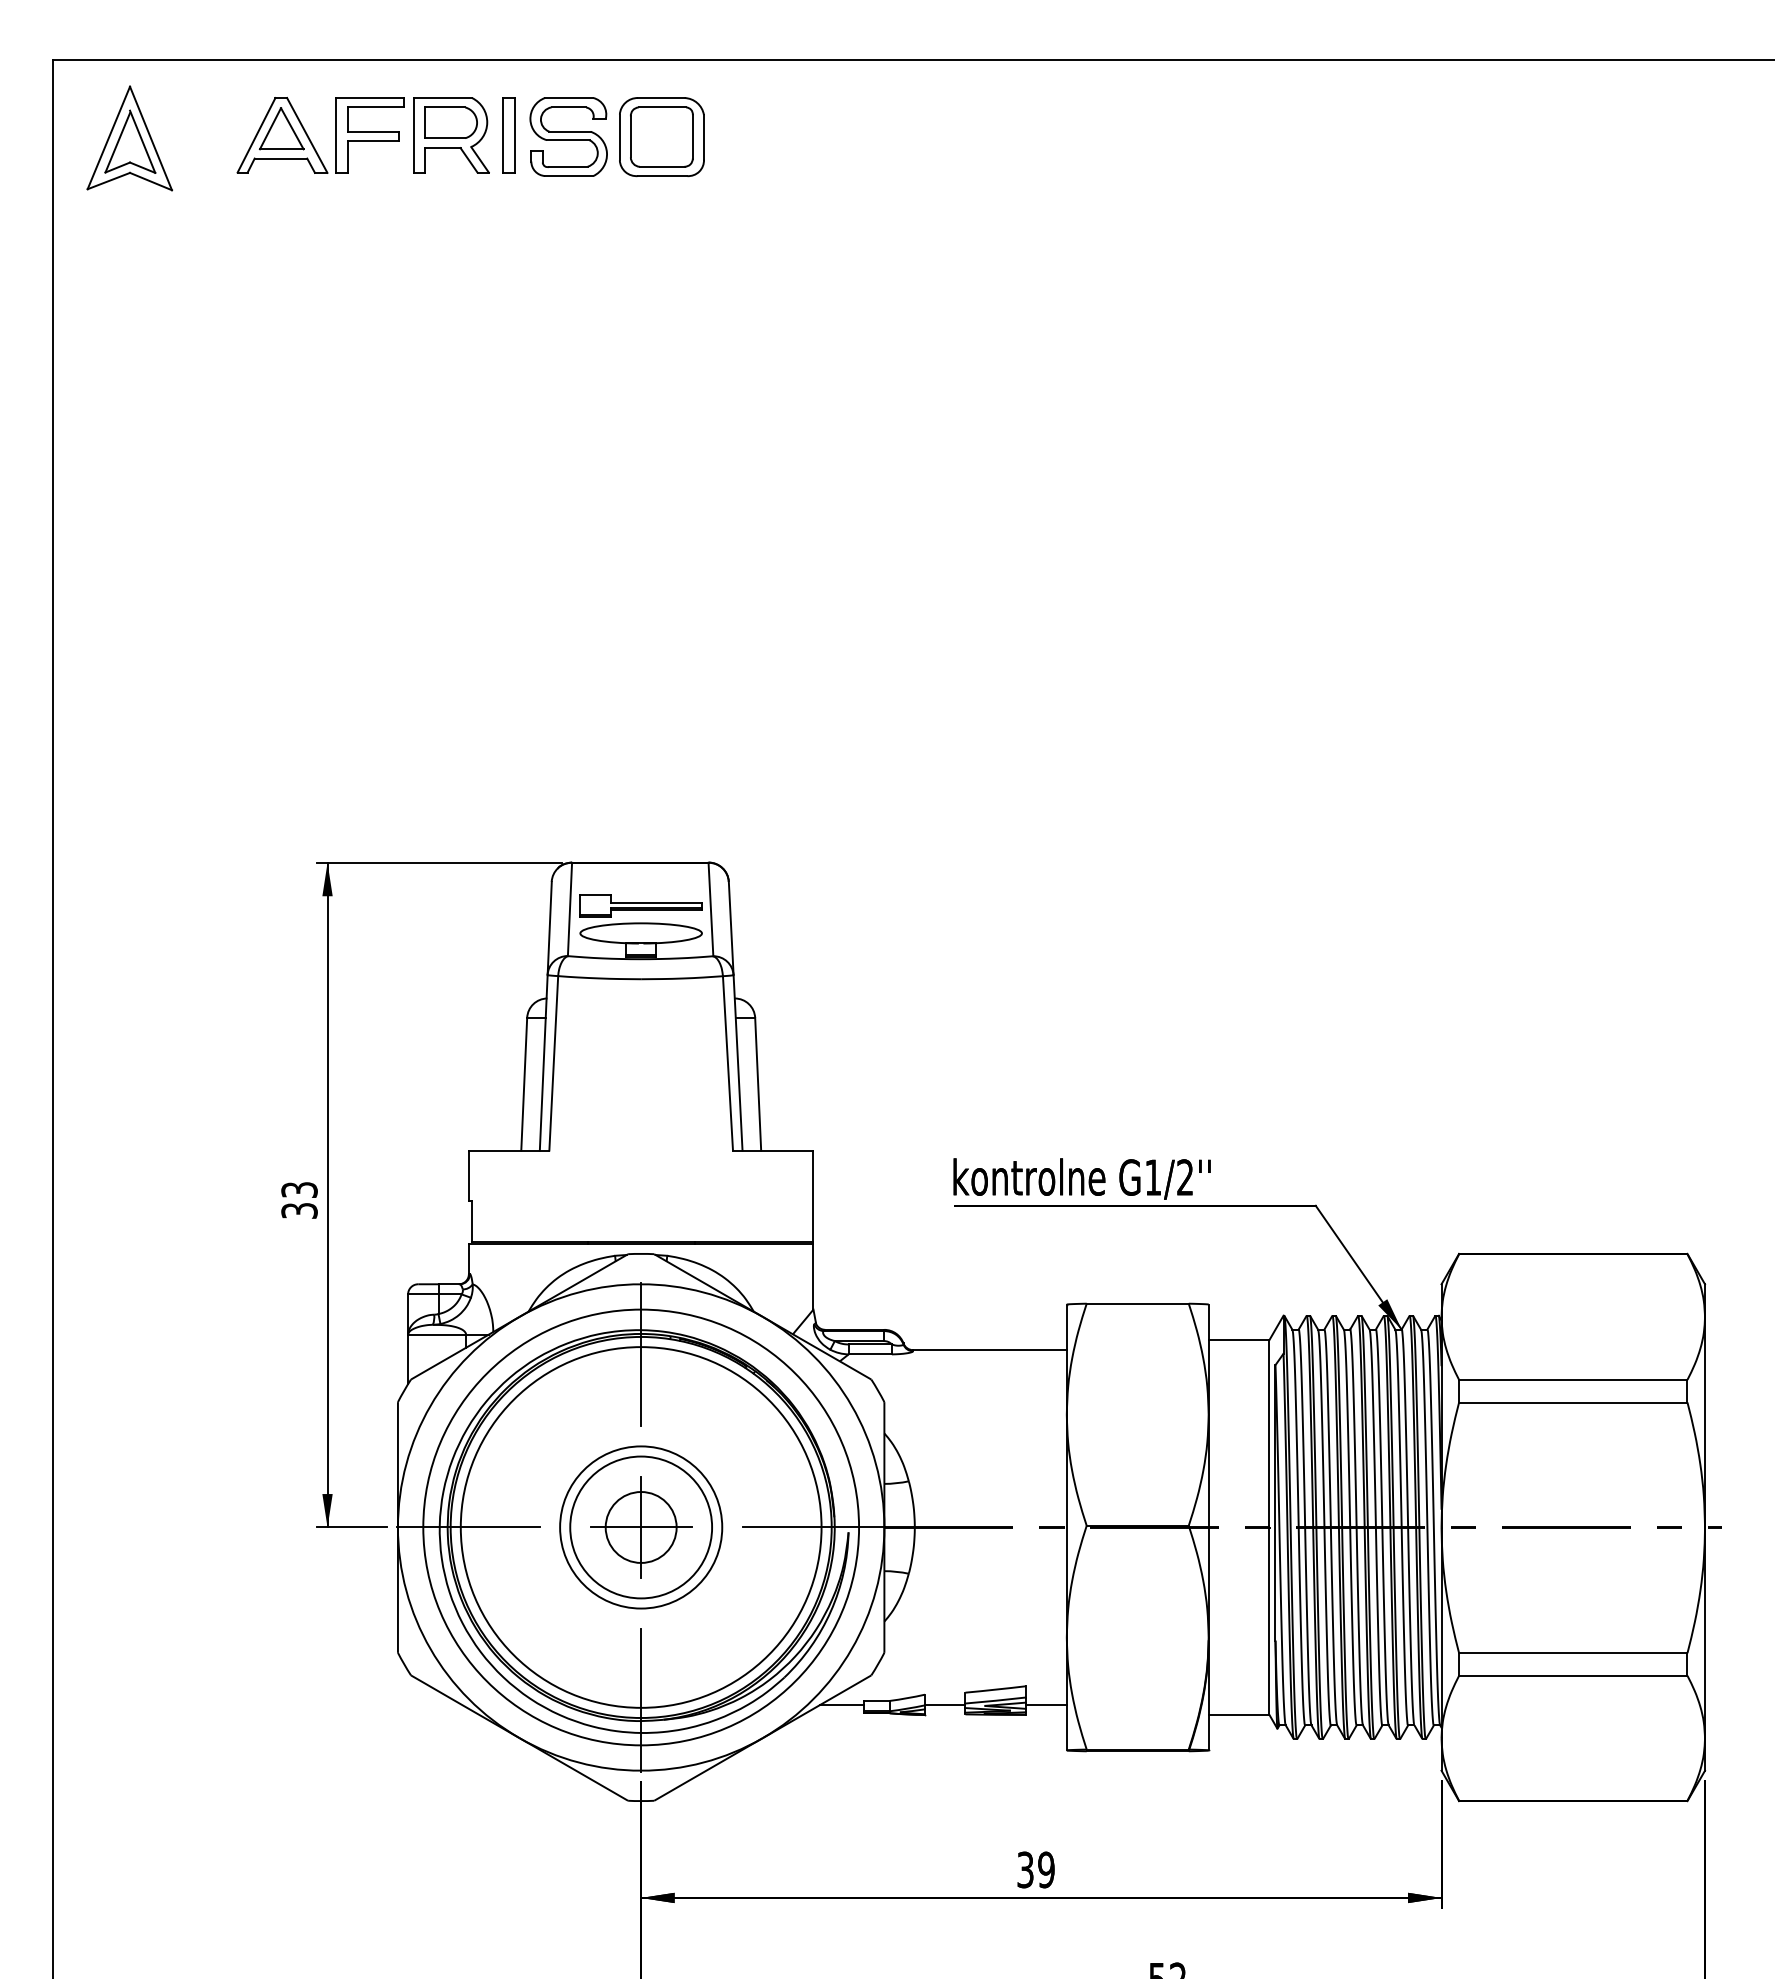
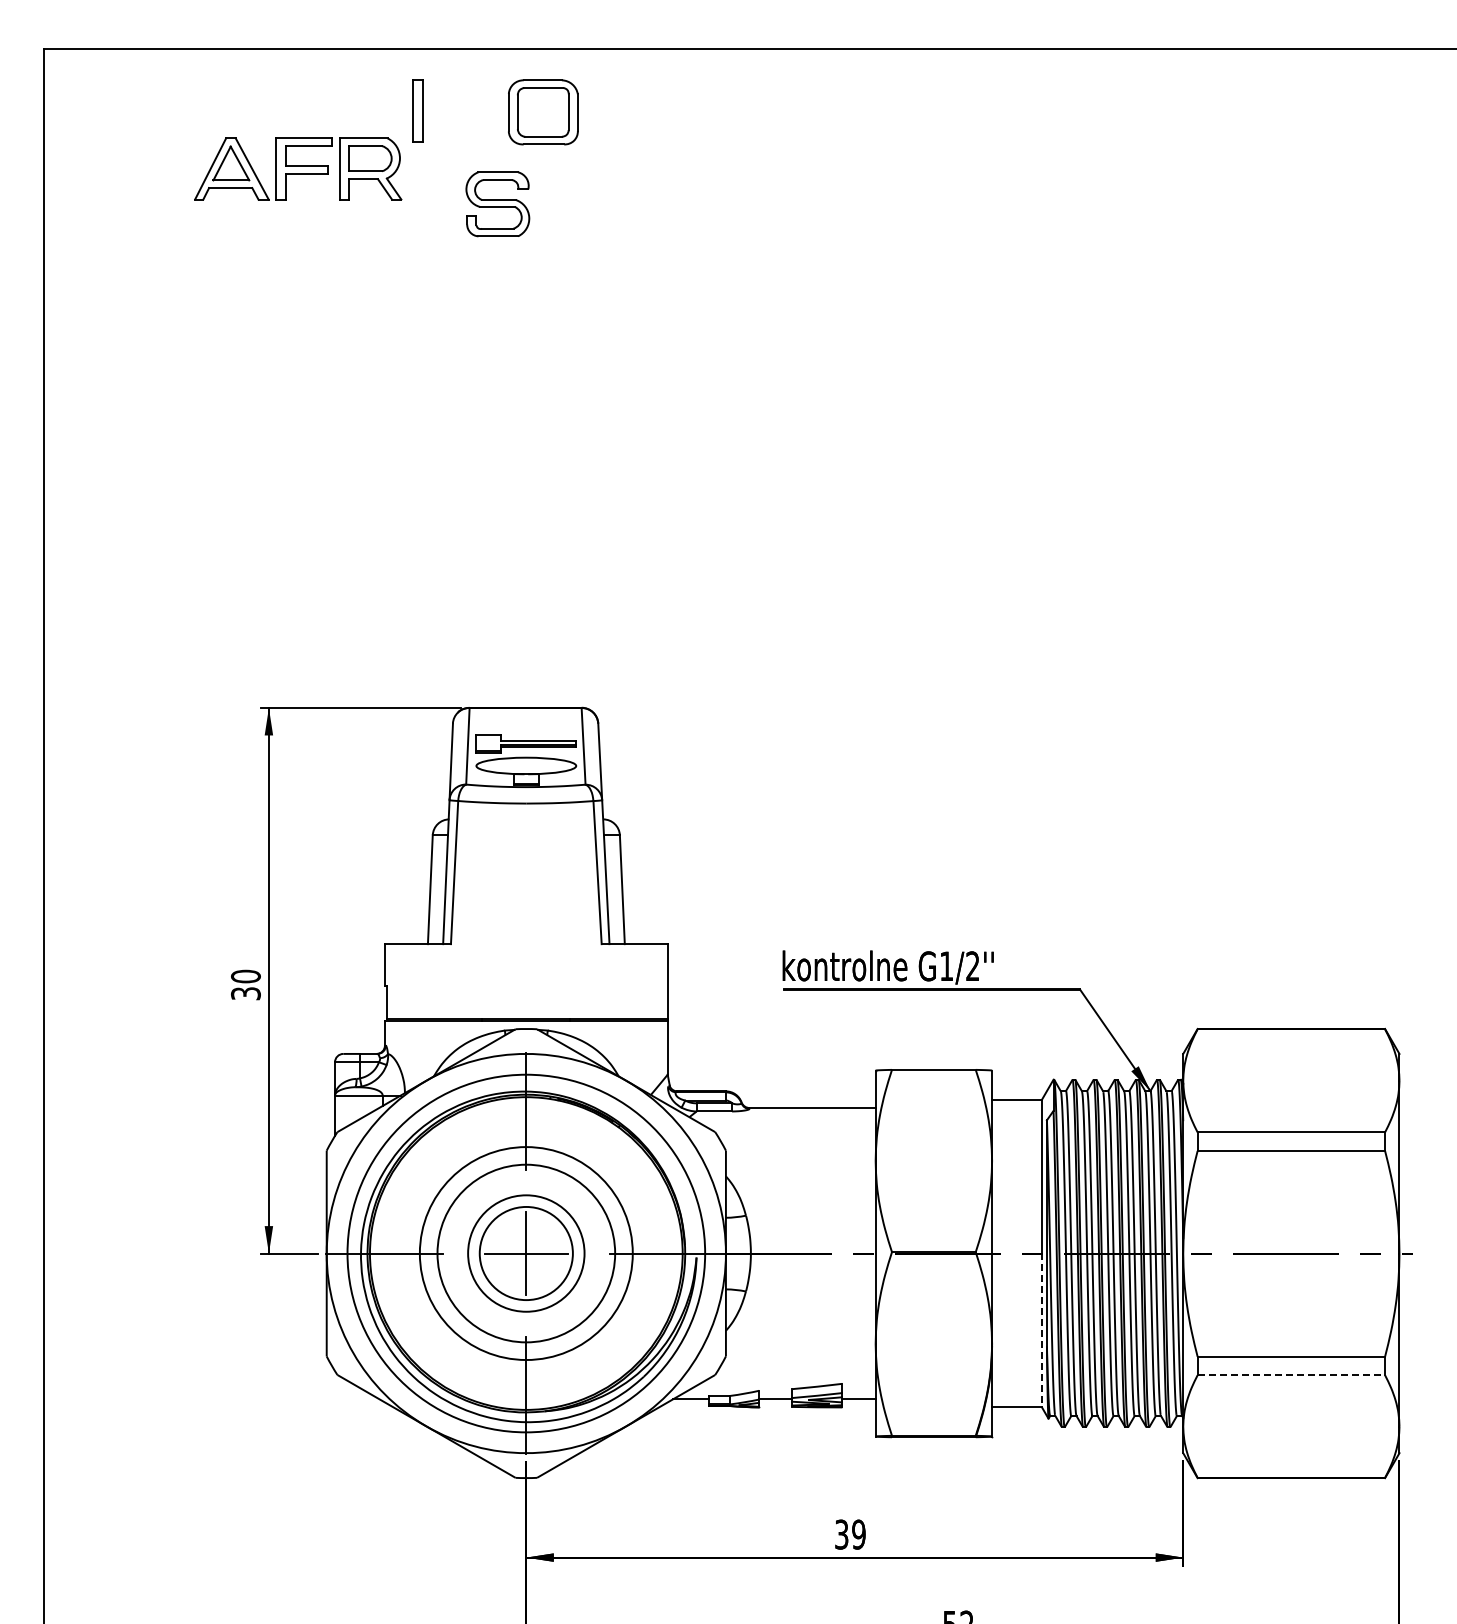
part: (363, 134) -> (298, 168), moved
part: (568, 137) -> (497, 204), moved
part: (129, 138) -> (106, 113), removed
text: (299, 1189) -> (245, 976), 33 -> 30
circle: (640, 1527) -> (525, 1253), size x1.6
circle: (641, 1527) -> (526, 1253), size x0.6
circle: (641, 1527) -> (526, 1253), size x1.6
line: (1270, 1621) -> (1042, 1330), solid -> dashed
line: (1573, 1676) -> (1291, 1375), solid -> dashed

